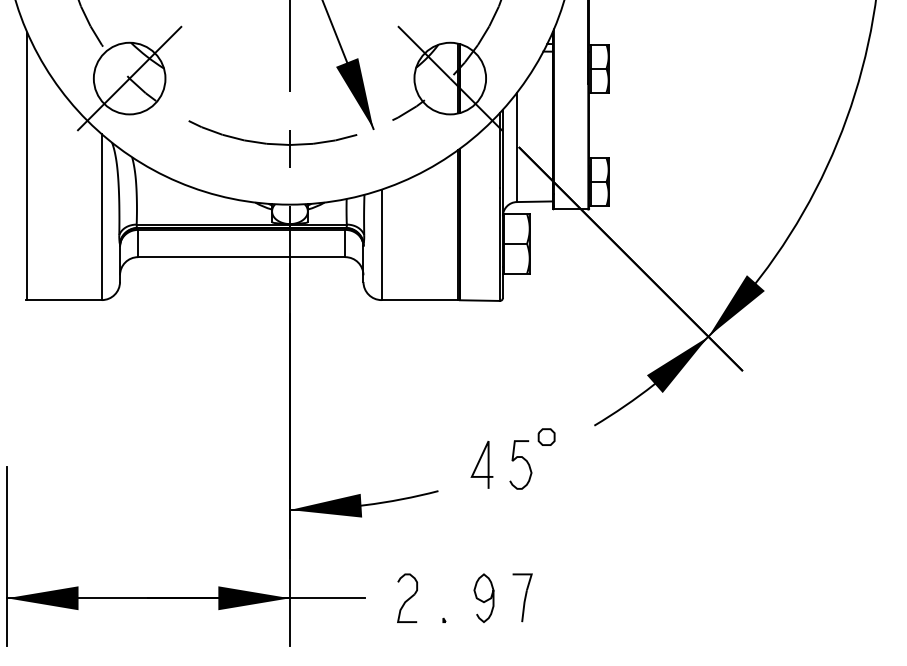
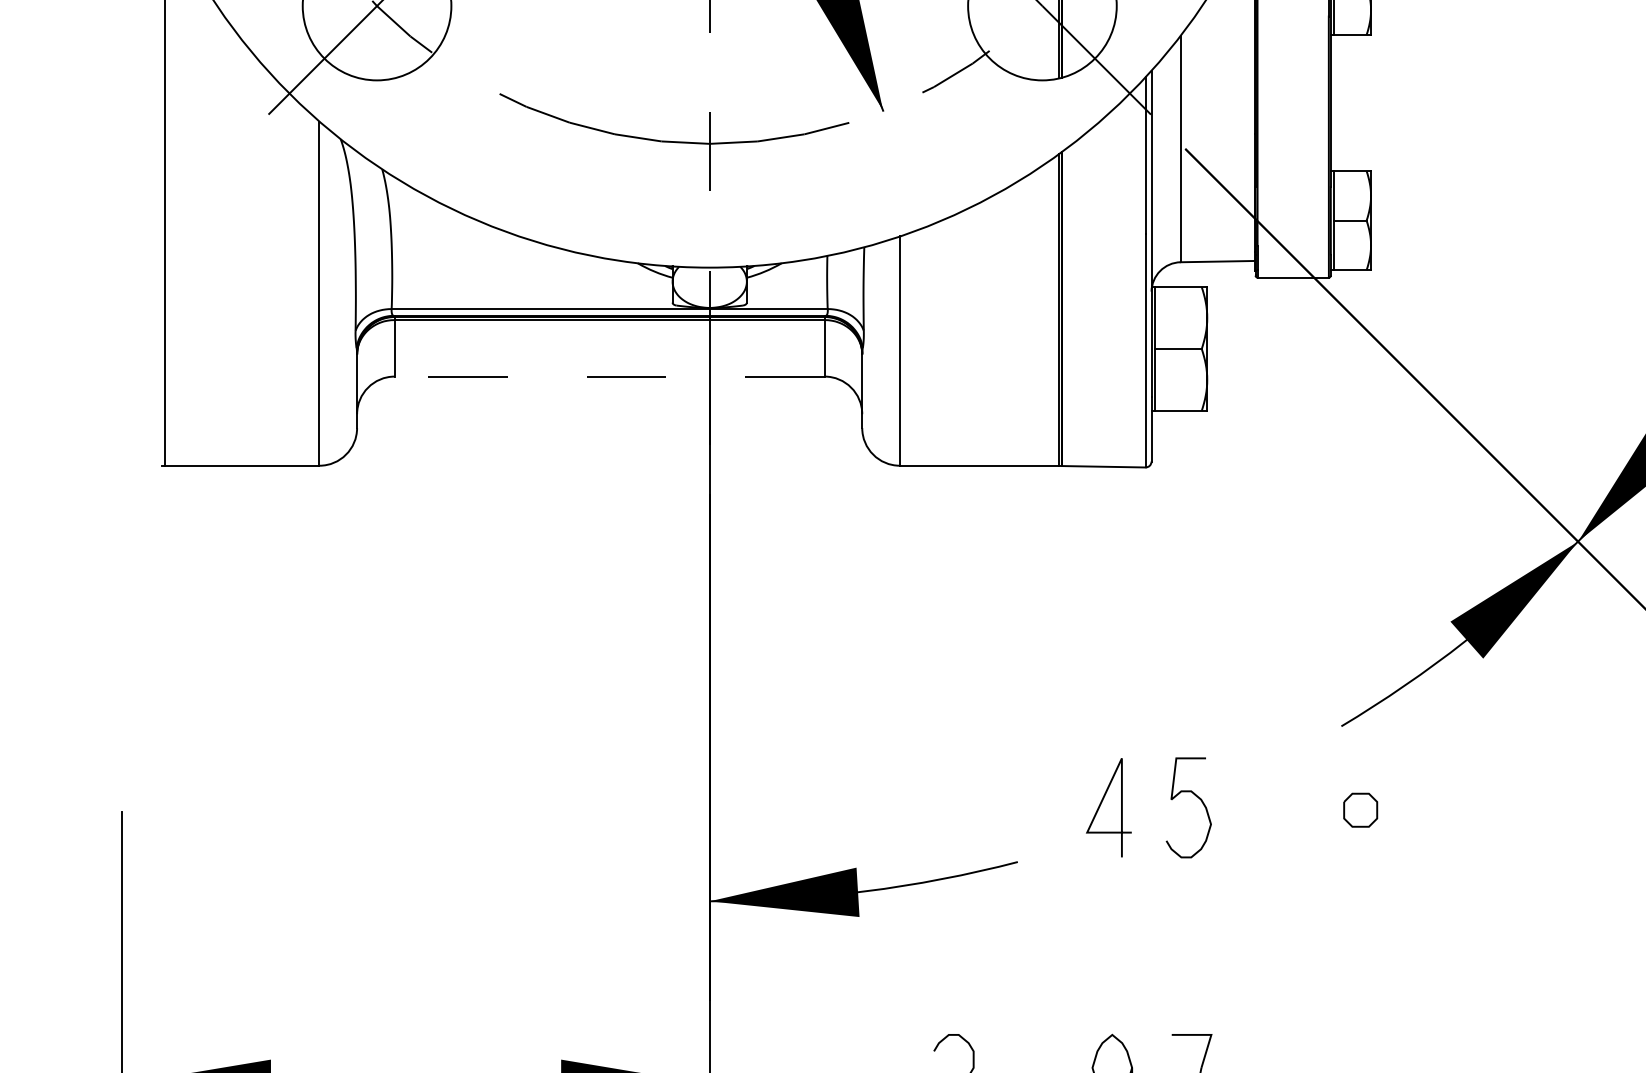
line: (241, 257) -> (609, 377), solid -> dashed
part: (546, 436) -> (1360, 808), moved

